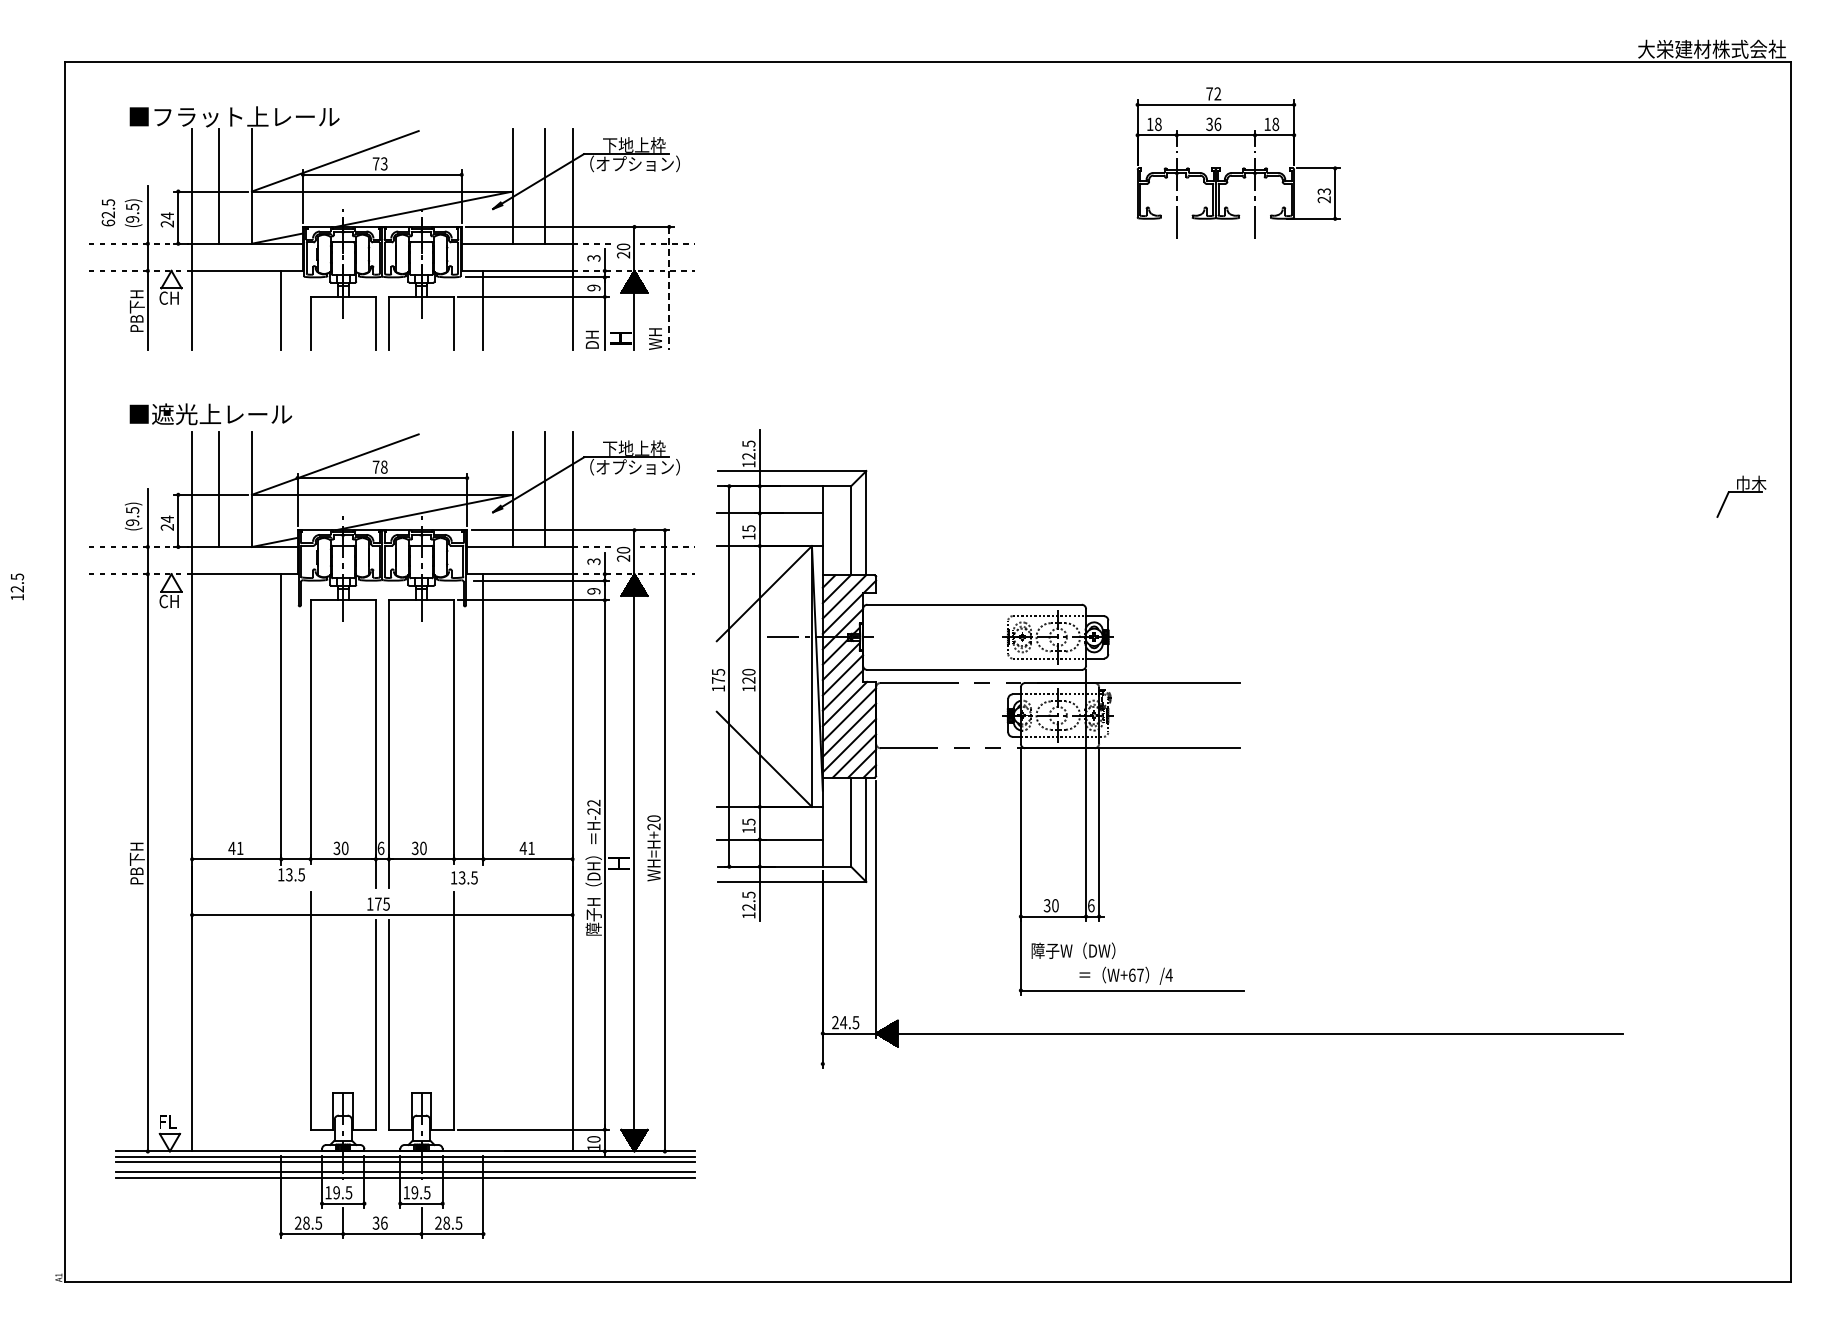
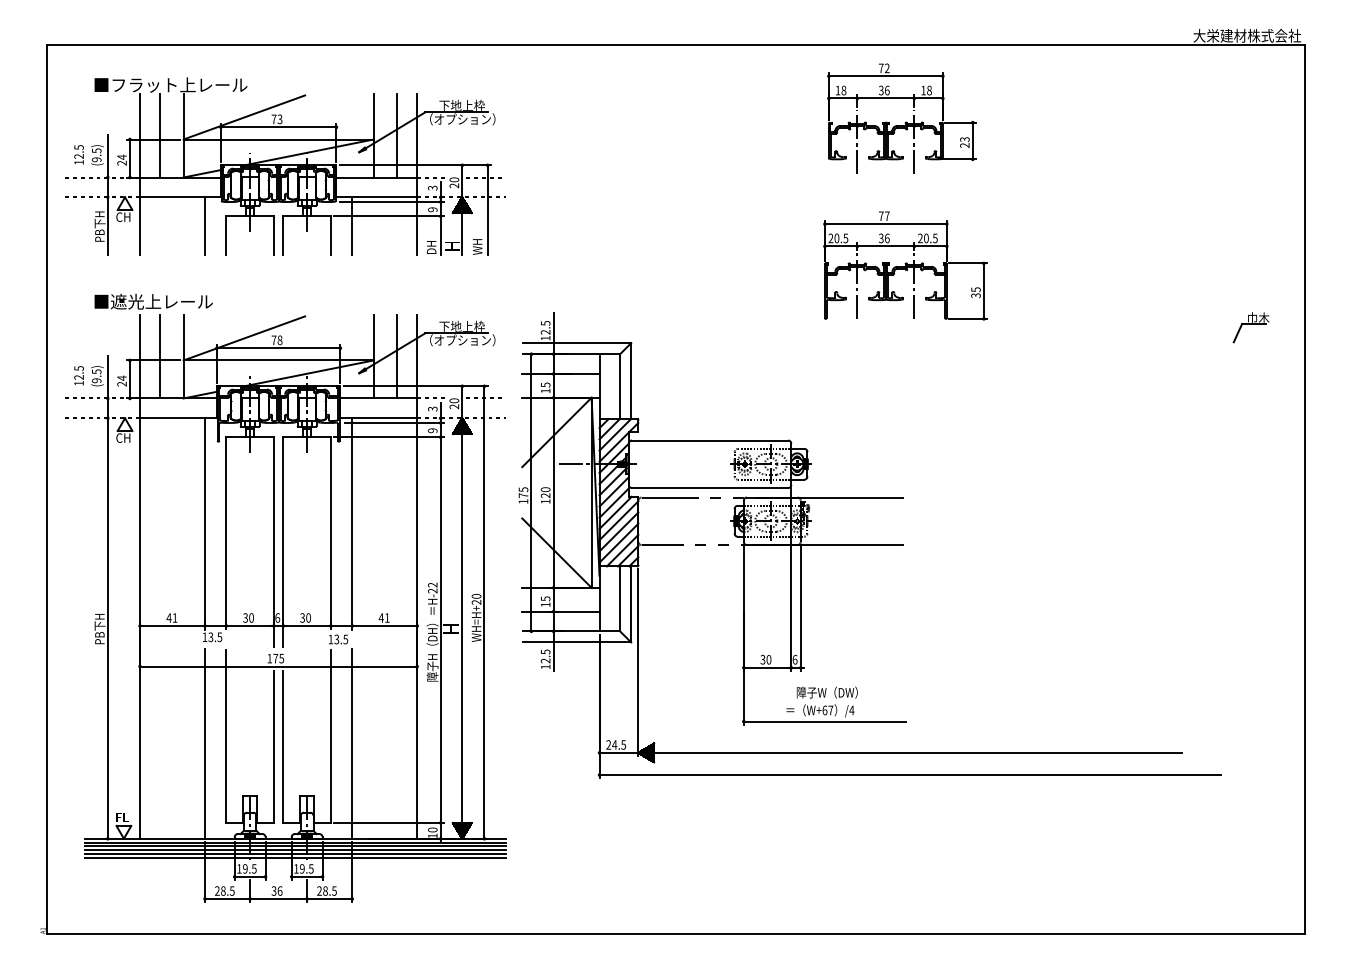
text: (108, 222) -> (79, 162), 62.5 -> 12.5
line: (669, 288) -> (487, 210), dashed -> solid
part: (1242, 364) -> (905, 265), added
part: (1741, 496) -> (1251, 327), moved
text: (17, 586) -> (79, 375), moved
text: (1073, 950) -> (827, 692), moved
line: (281, 1021) -> (205, 744), added
line: (483, 1021) -> (352, 744), added
line: (1249, 1063) -> (910, 774), added
line: (405, 1167) -> (295, 850), added

